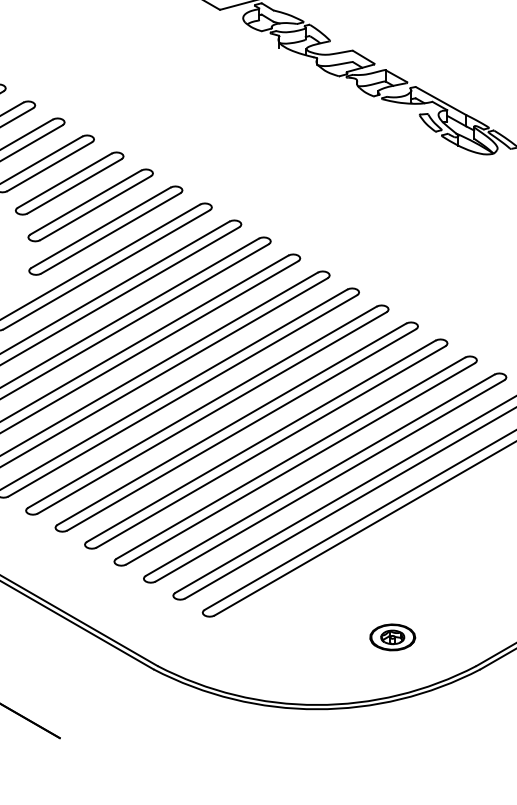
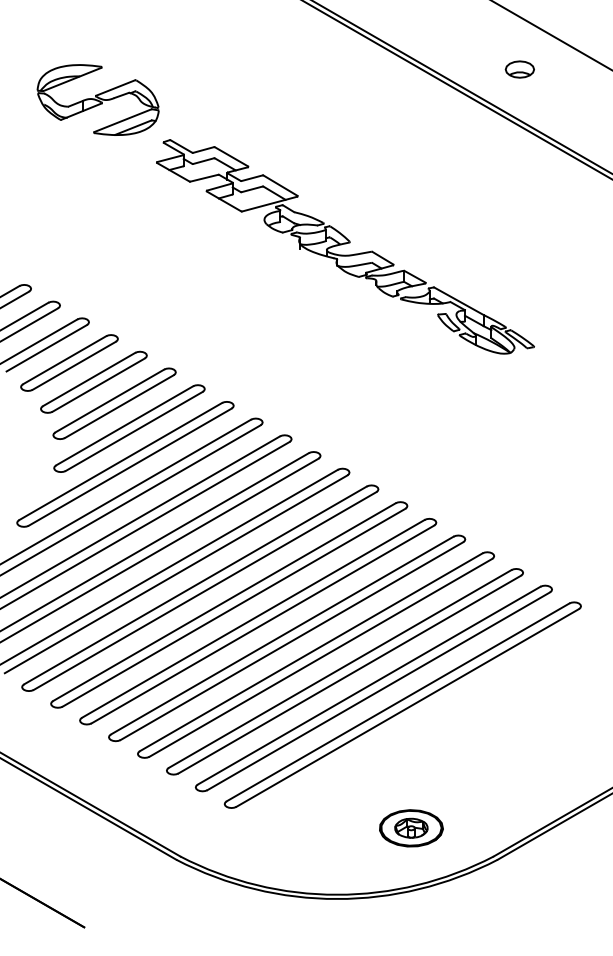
part: (392, 637) -> (411, 828), size x1.43

